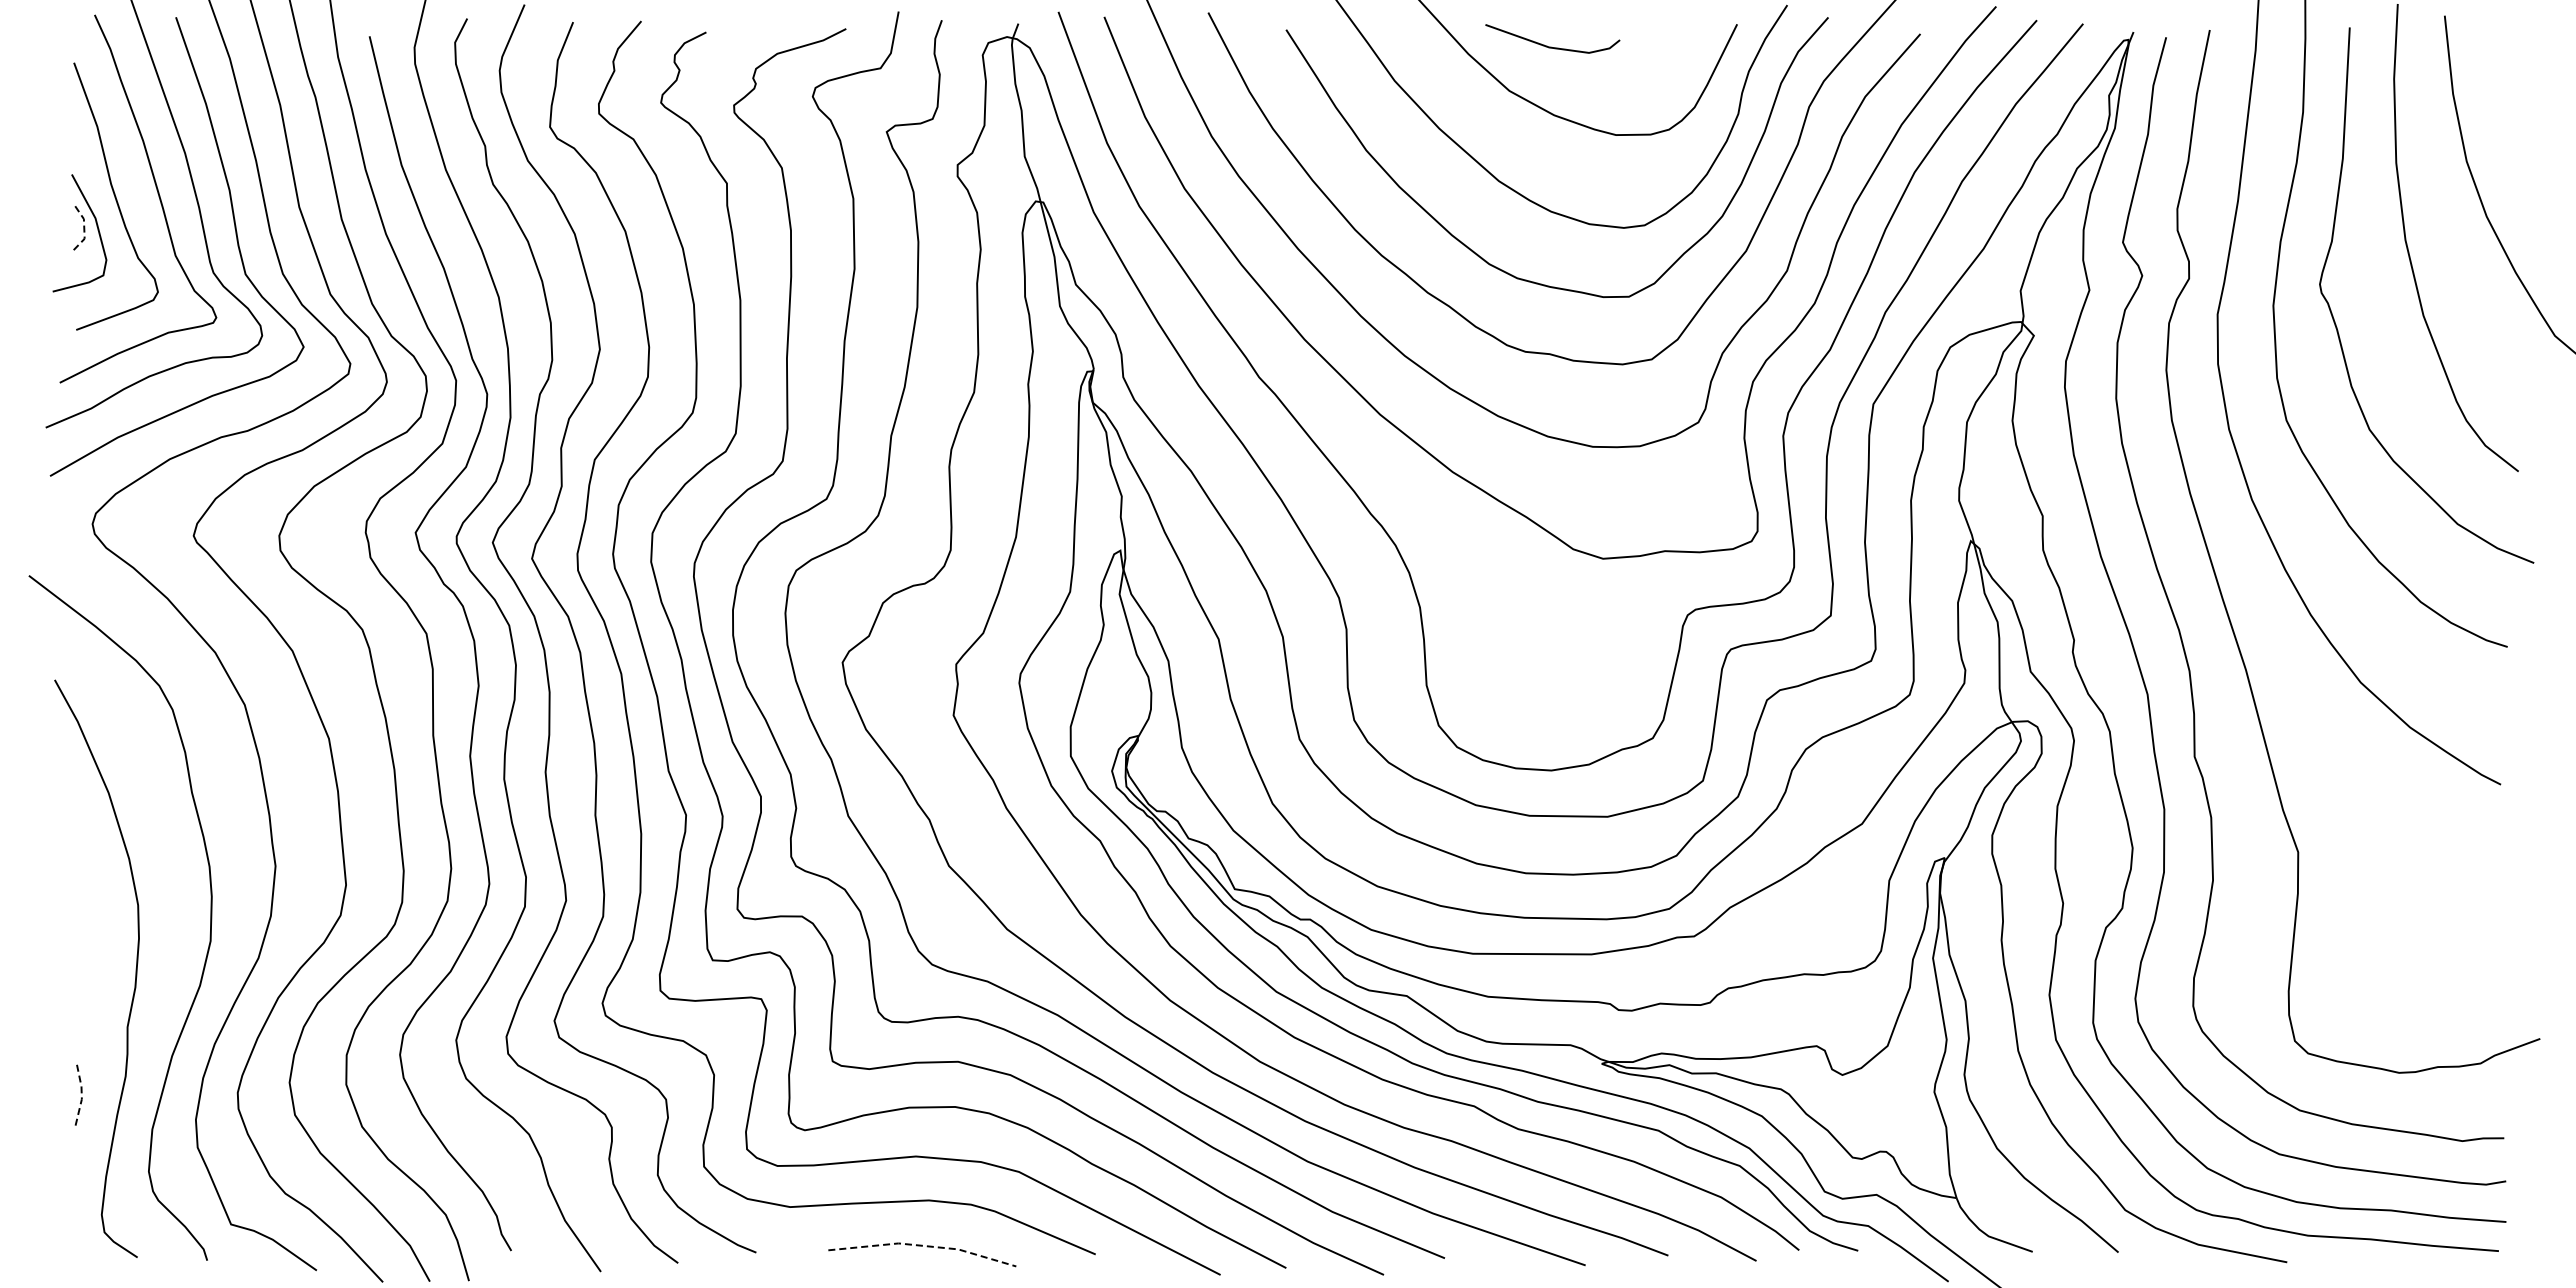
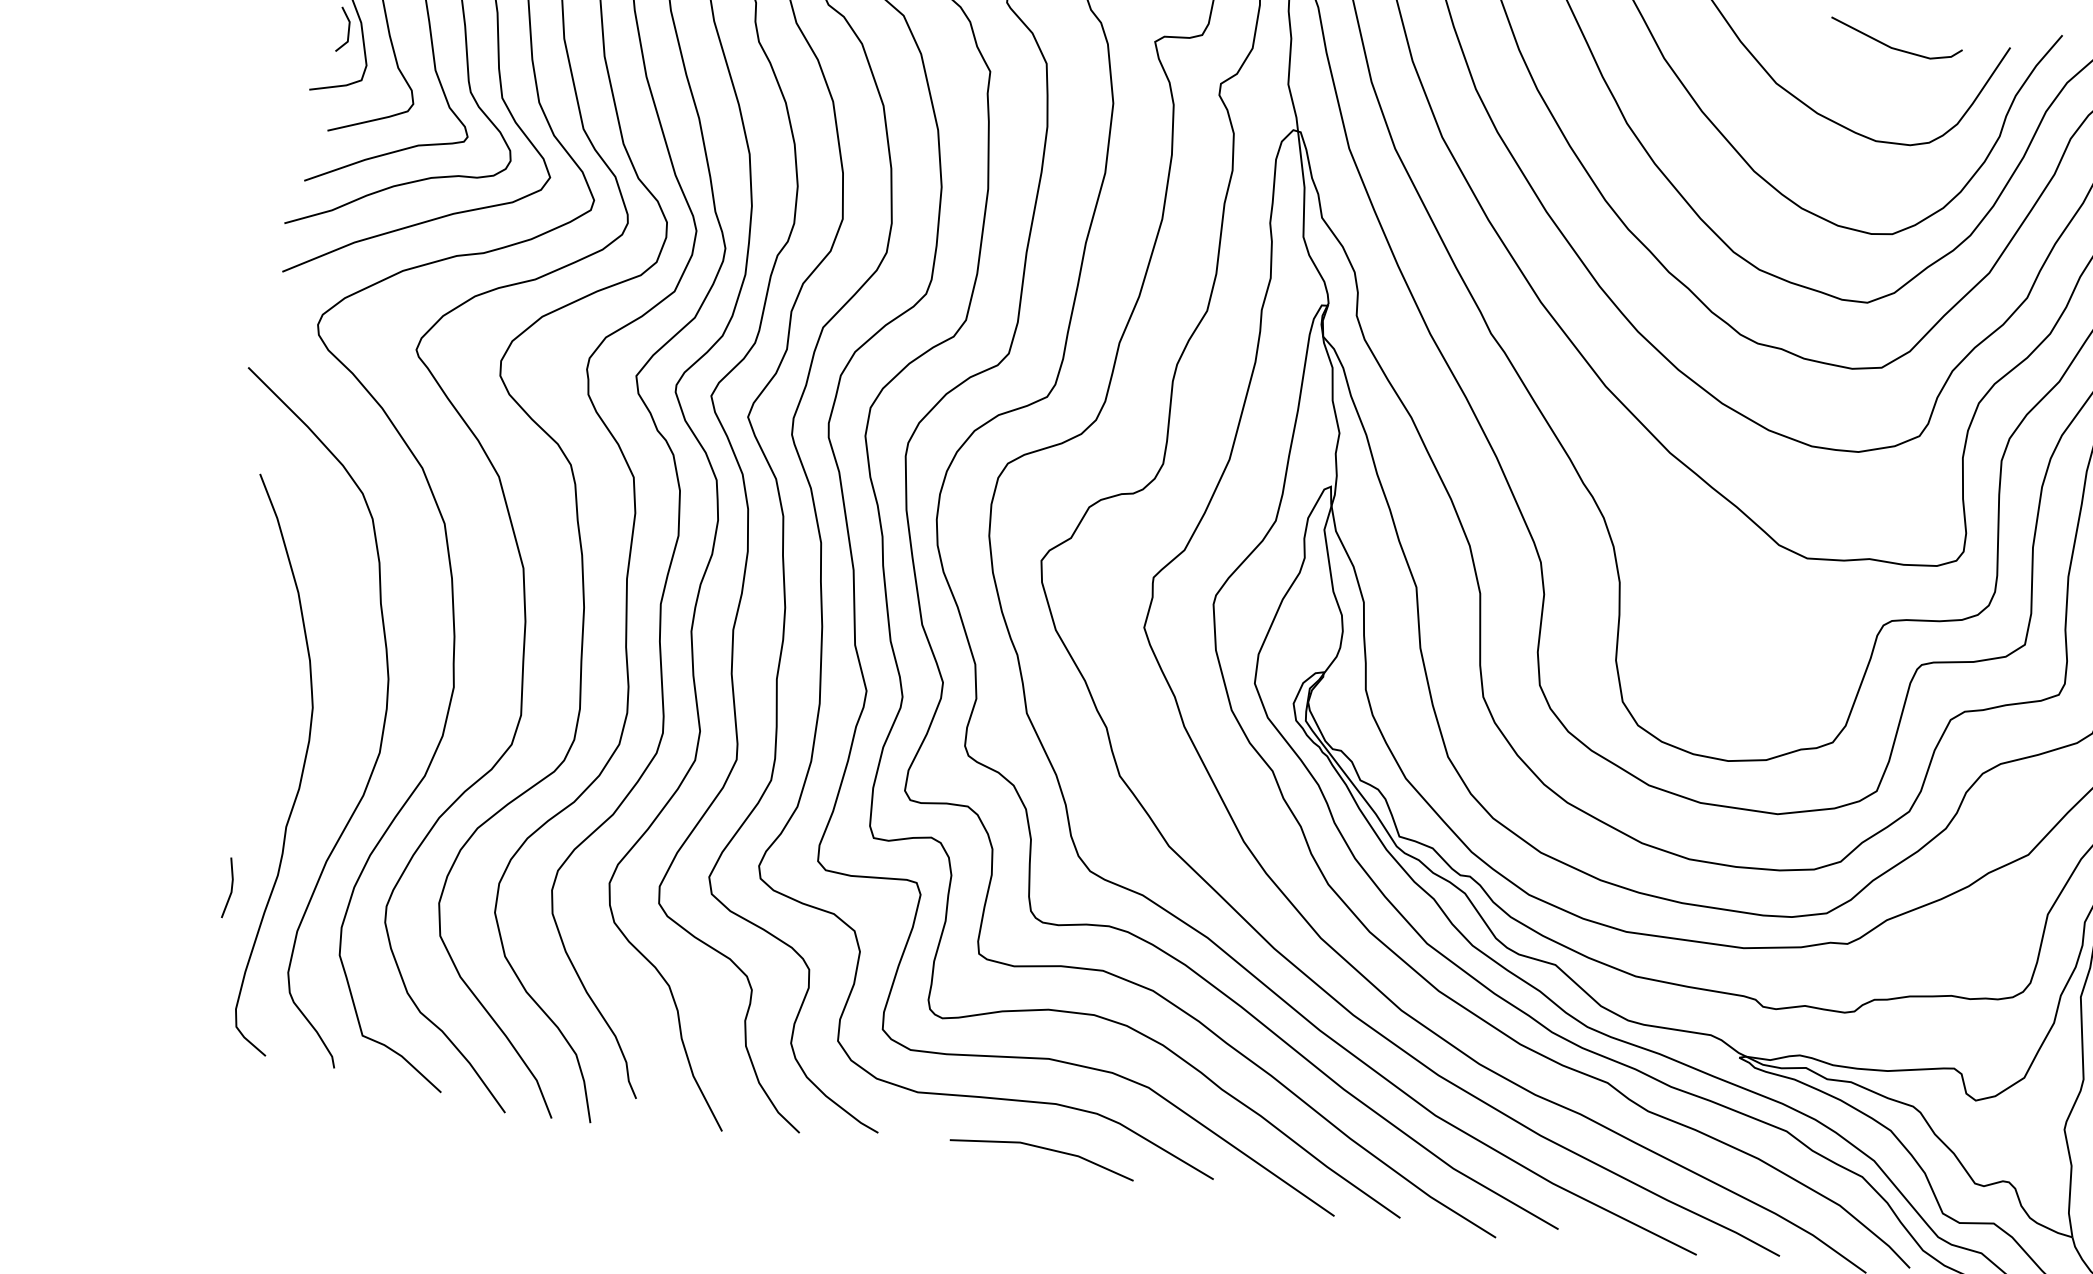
line: (1551, 46) -> (1893, 47), moved
line: (84, 227) -> (349, 30), dashed -> solid
line: (81, 1095) -> (231, 888), dashed -> solid
line: (923, 1245) -> (1044, 1147), dashed -> solid

